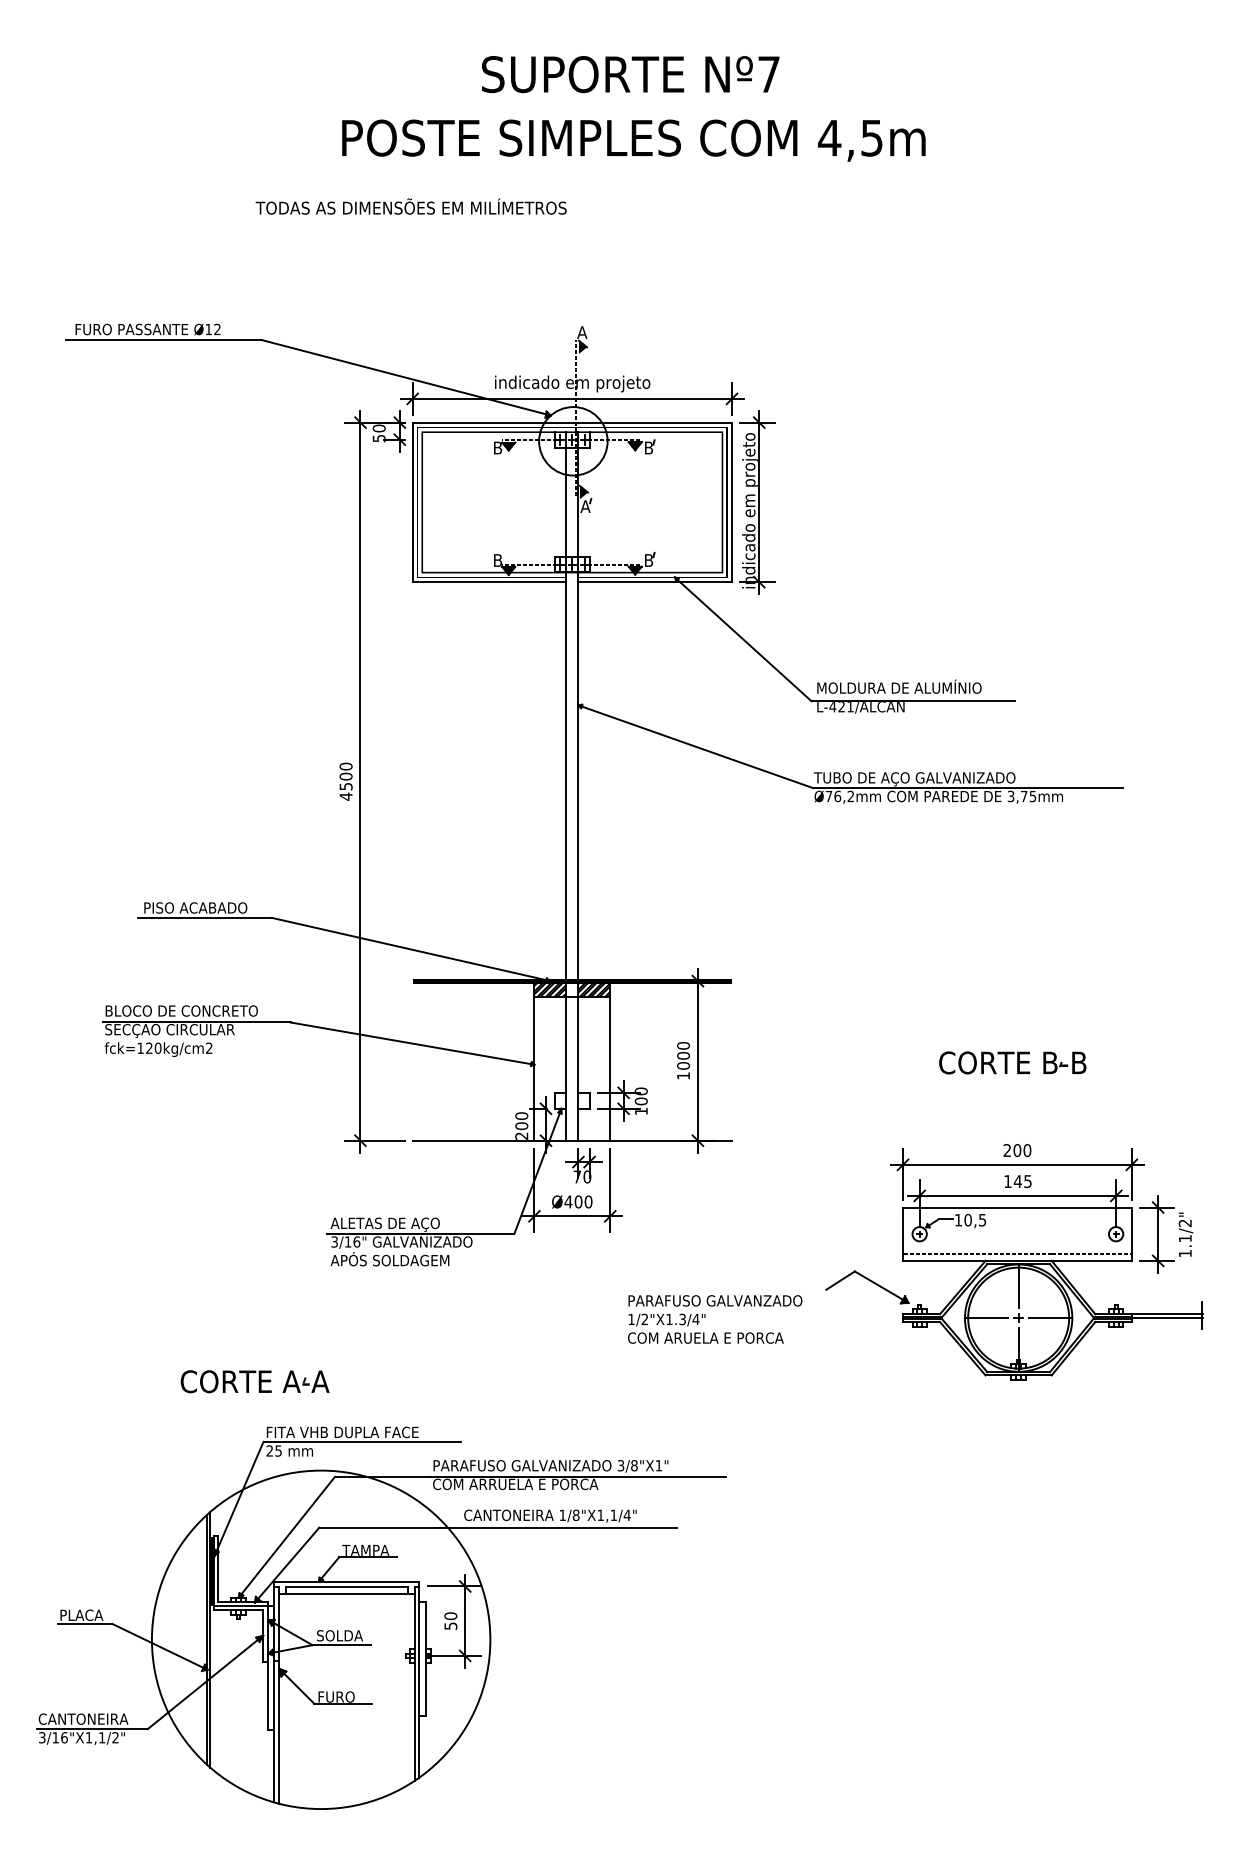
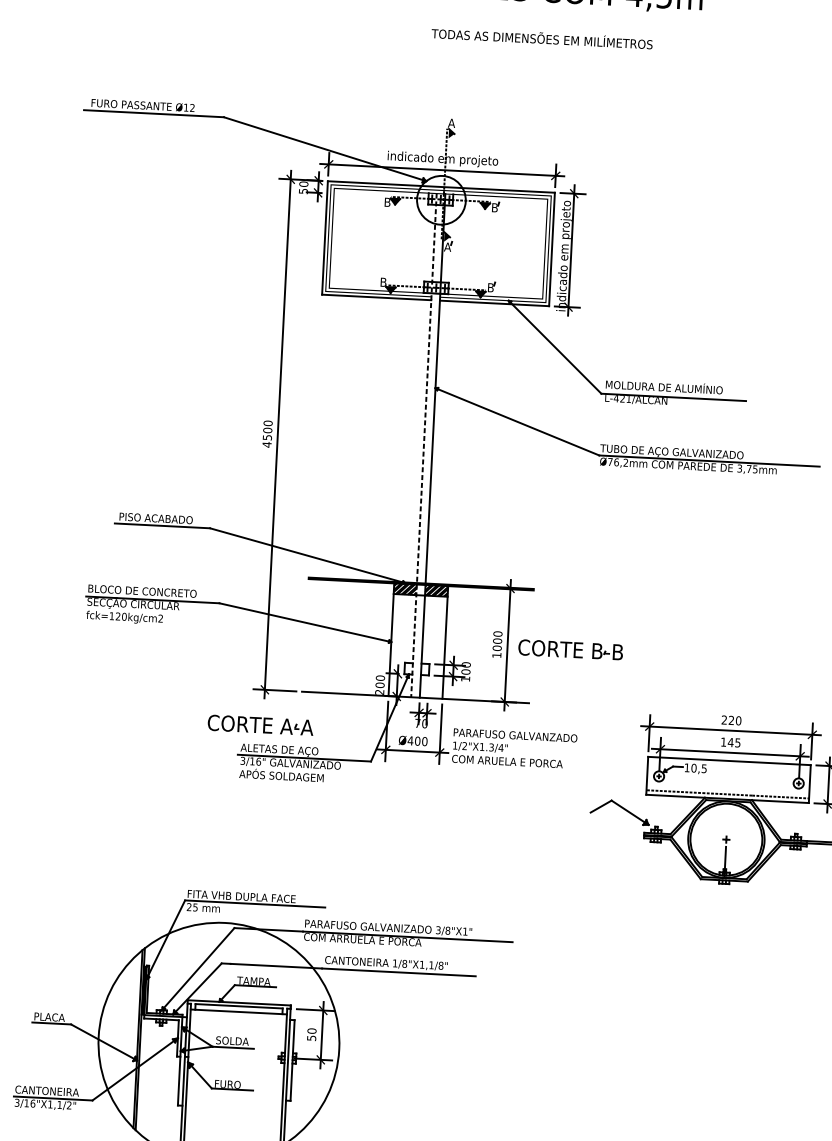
text: (410, 206) -> (541, 38), moved
line: (566, 786) -> (424, 445), solid -> dashed
part: (1012, 1062) -> (570, 649), moved
text: (1017, 1150) -> (731, 720), 200 -> 220
line: (1018, 1285) -> (727, 816), removed
line: (986, 1318) -> (703, 838), removed
line: (1050, 1318) -> (749, 841), removed
text: (715, 1319) -> (514, 748), moved
part: (254, 1381) -> (260, 725), moved
text: (626, 1515) -> (440, 965), 1/8"X1,1/4" -> 1/8"X1,1/8"

